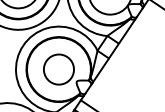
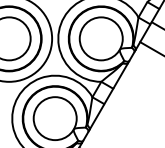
circle: (58, 69) -> (54, 118), size x1.43

